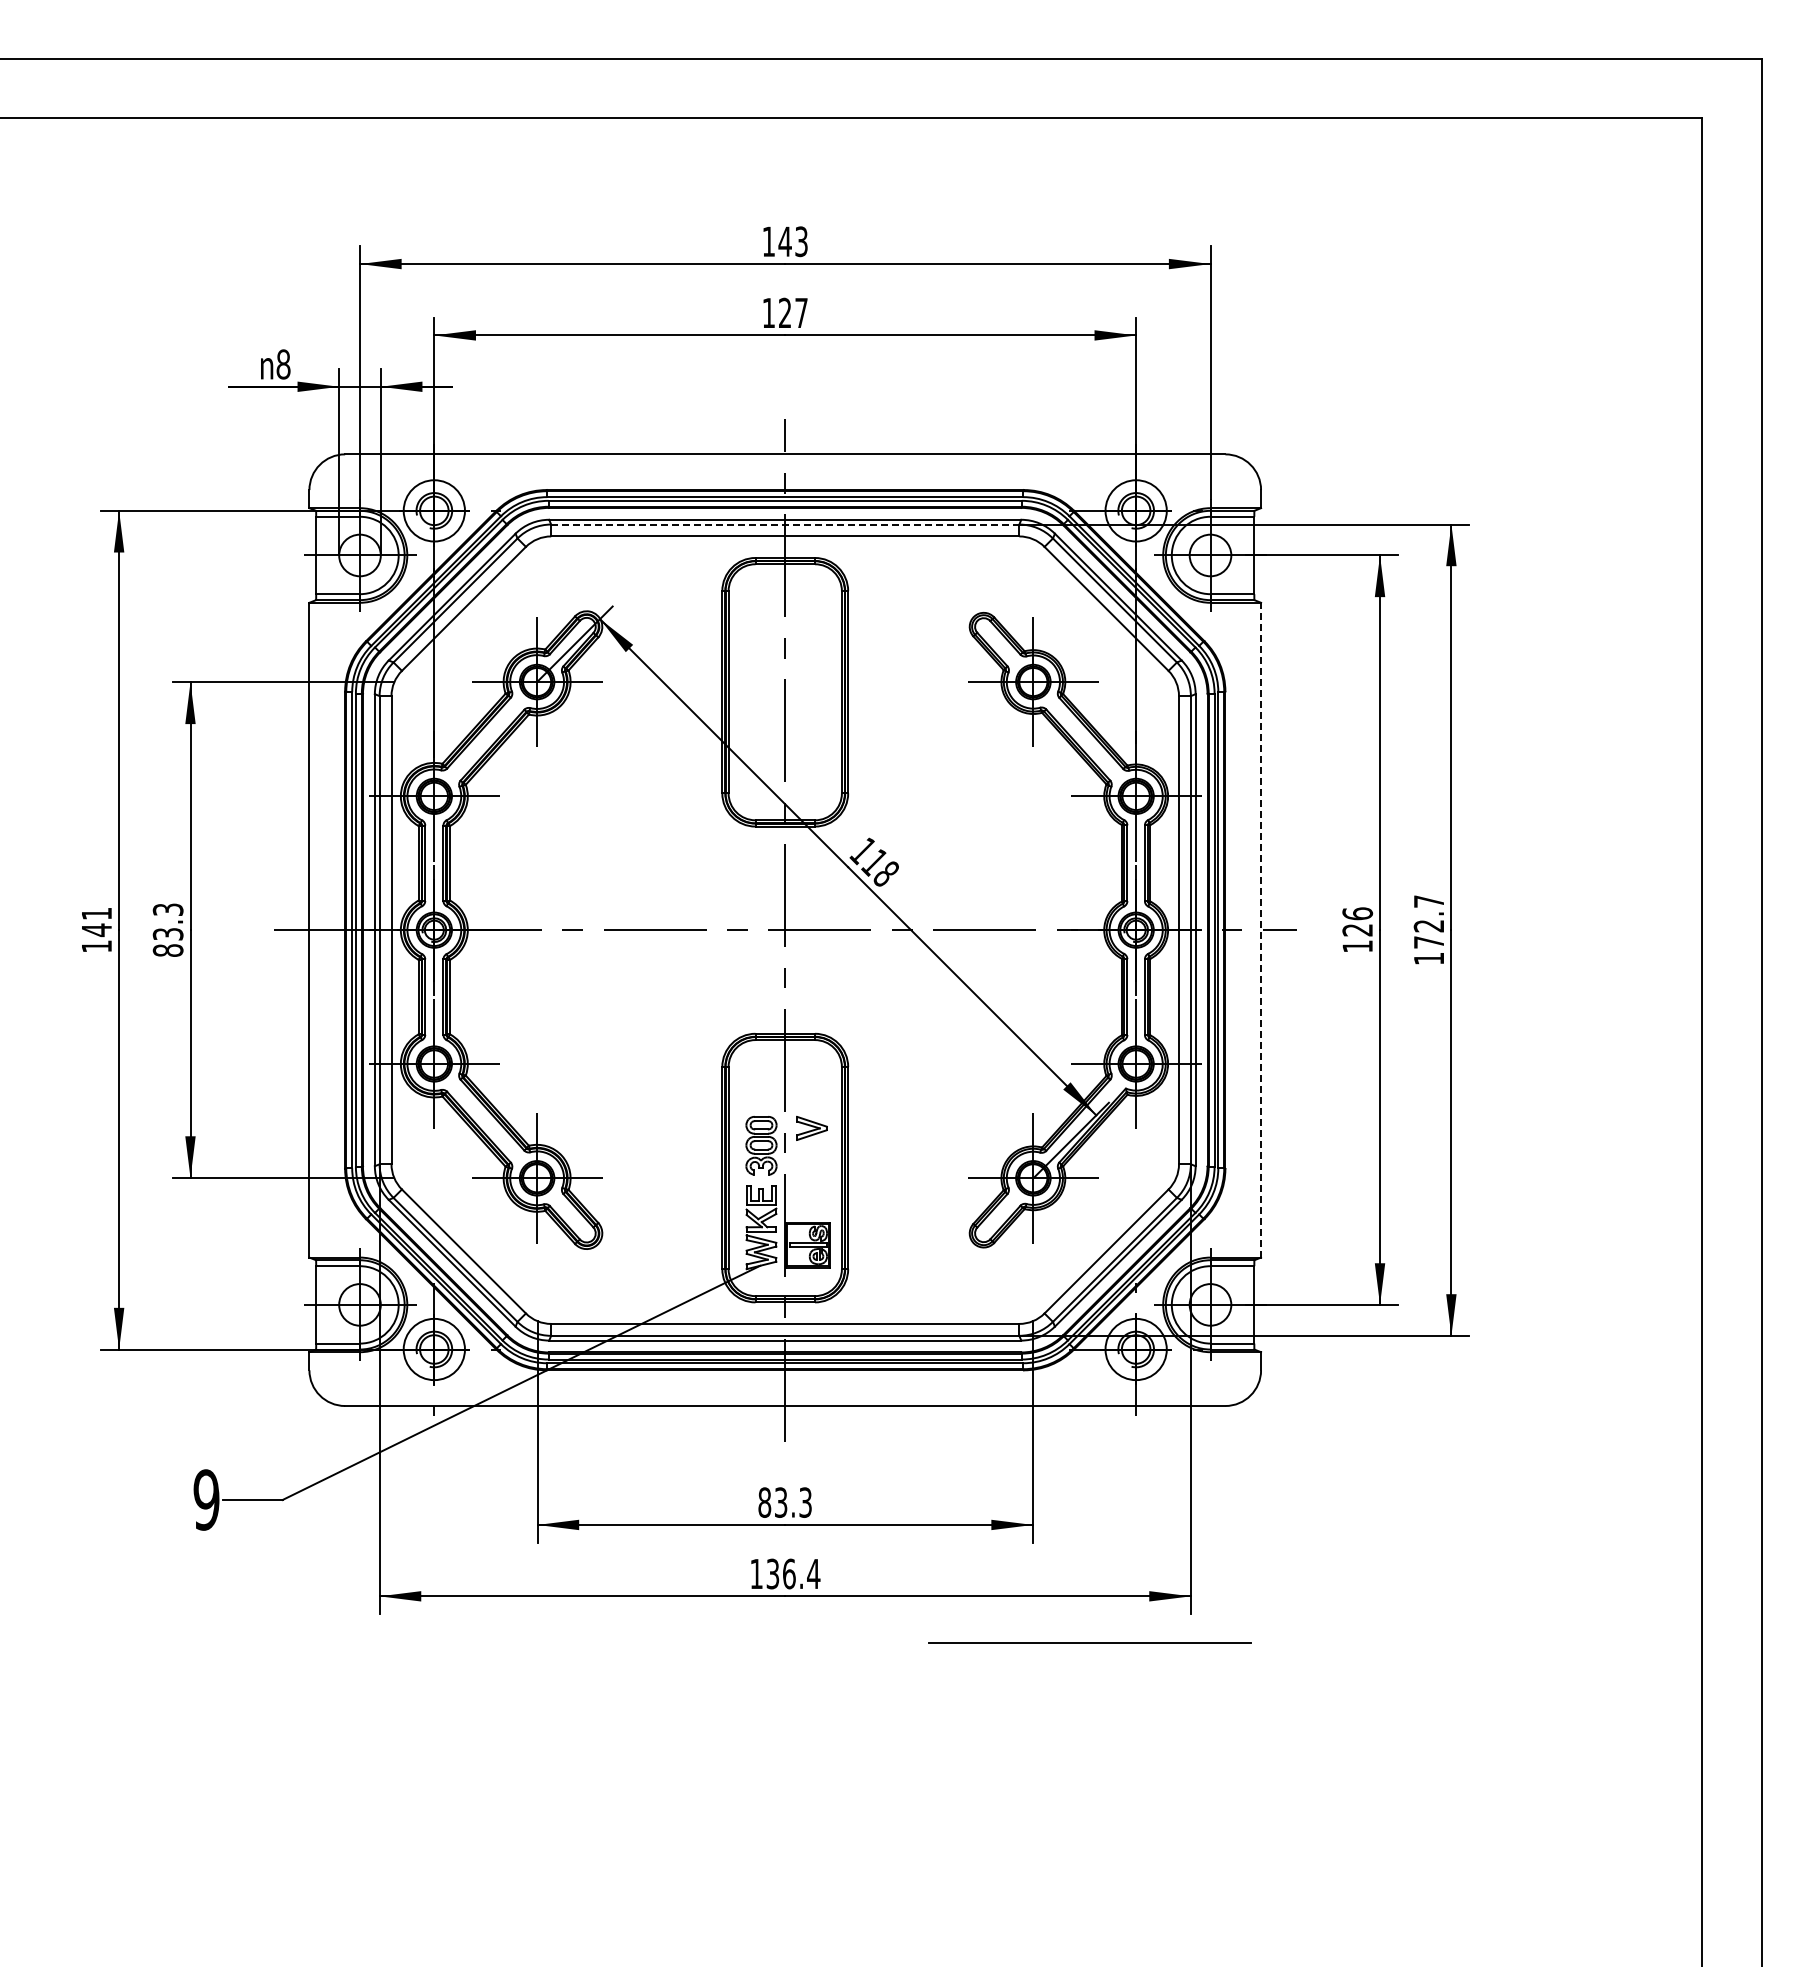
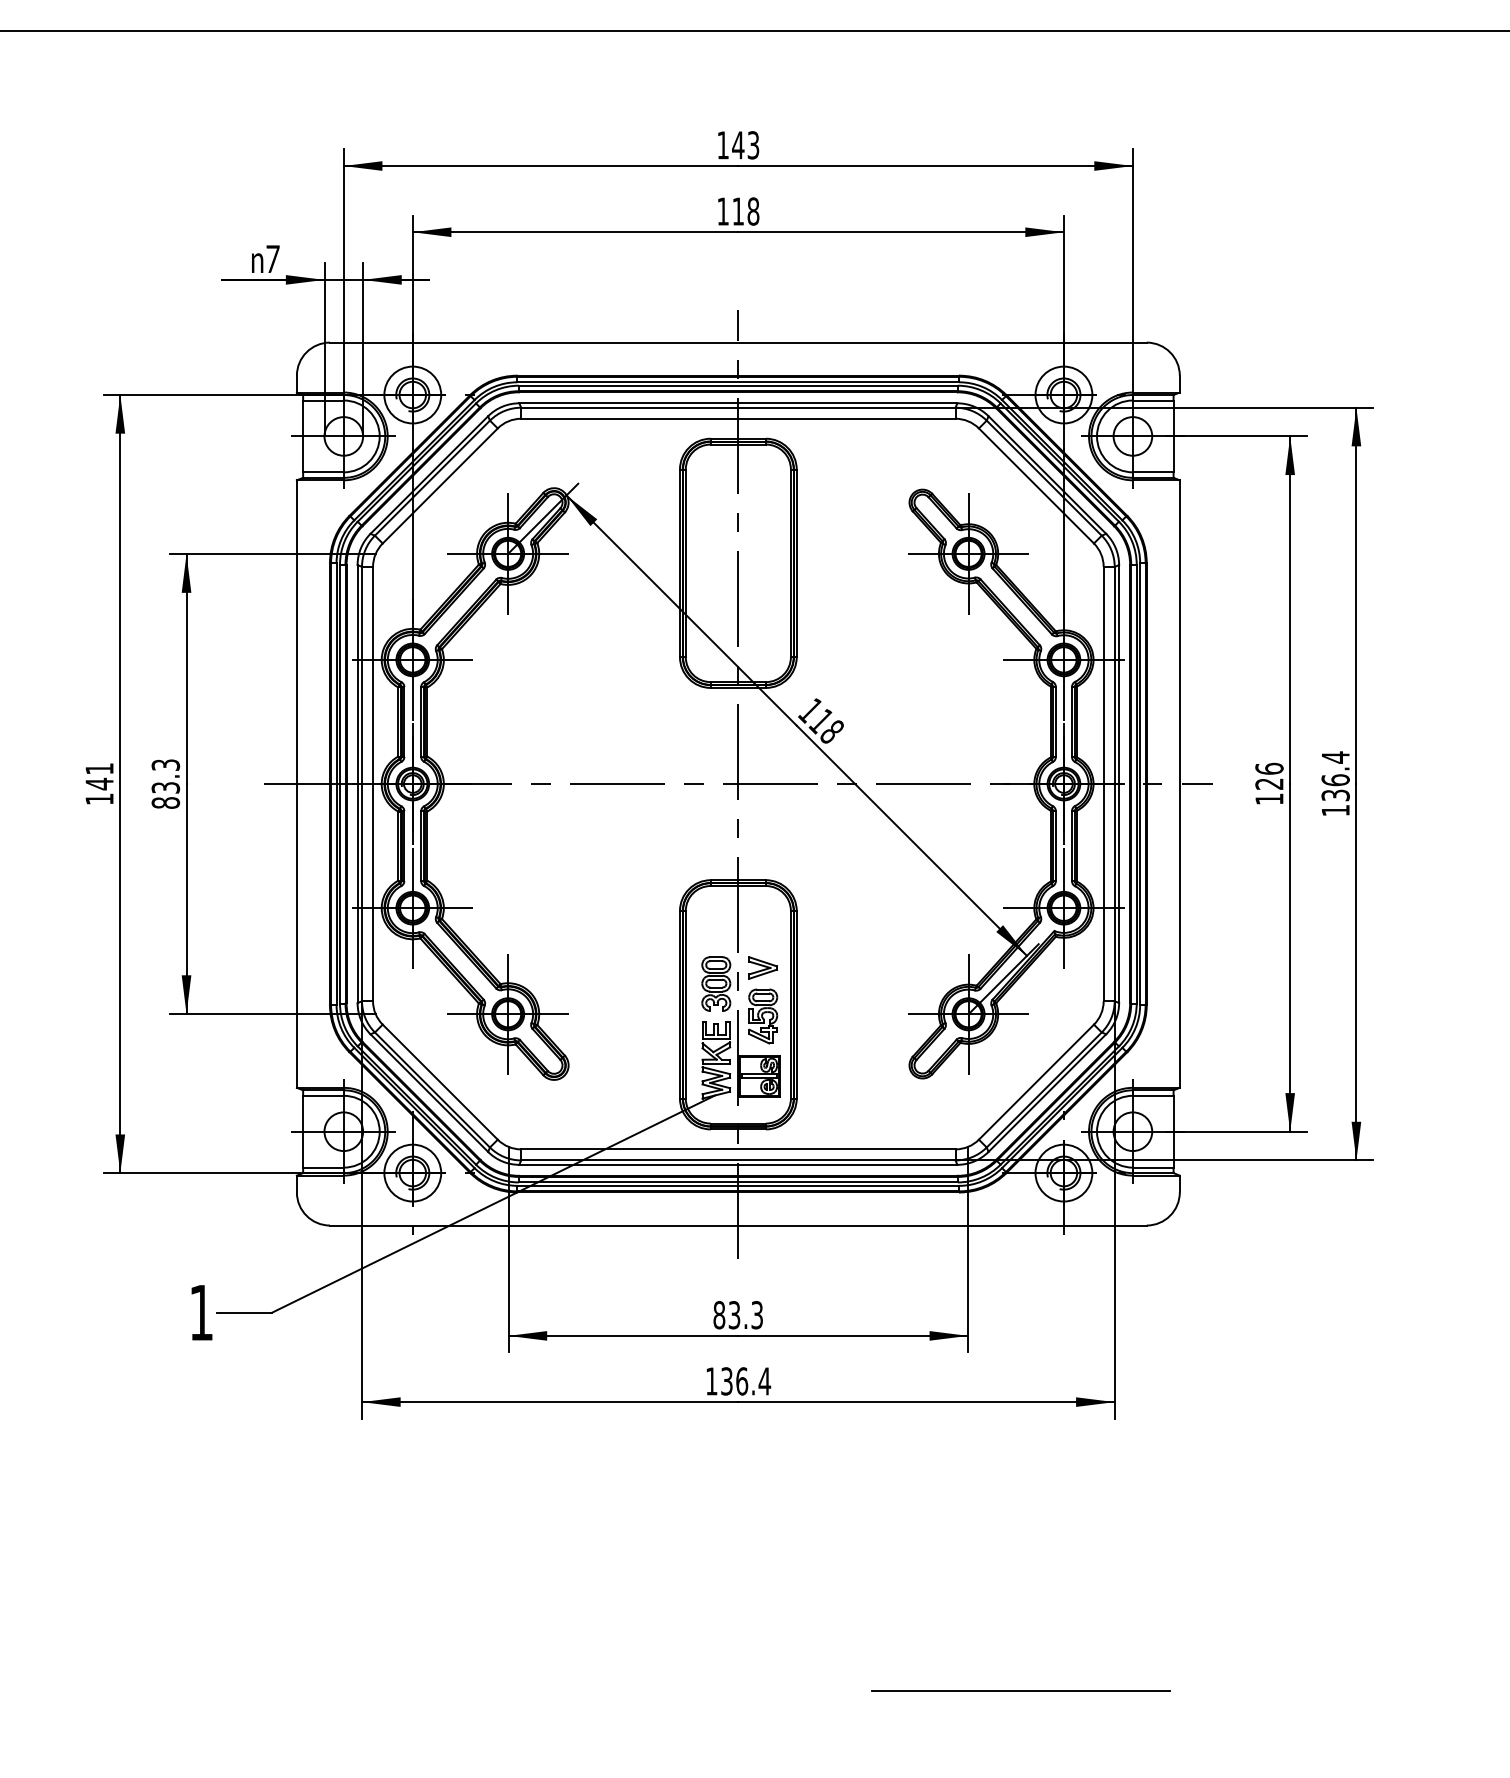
text: (793, 312) -> (746, 210), 127 -> 118
text: (283, 364) -> (272, 259), 8 -> 7
line: (785, 524) -> (738, 407), dashed -> solid
text: (1428, 921) -> (1335, 776), 172.7 -> 136.4
line: (1261, 929) -> (1180, 783), dashed -> solid
part: (811, 1180) -> (762, 1016), added
text: (206, 1499) -> (201, 1312), 9 -> 1
line: (1089, 1642) -> (1020, 1690), moved

